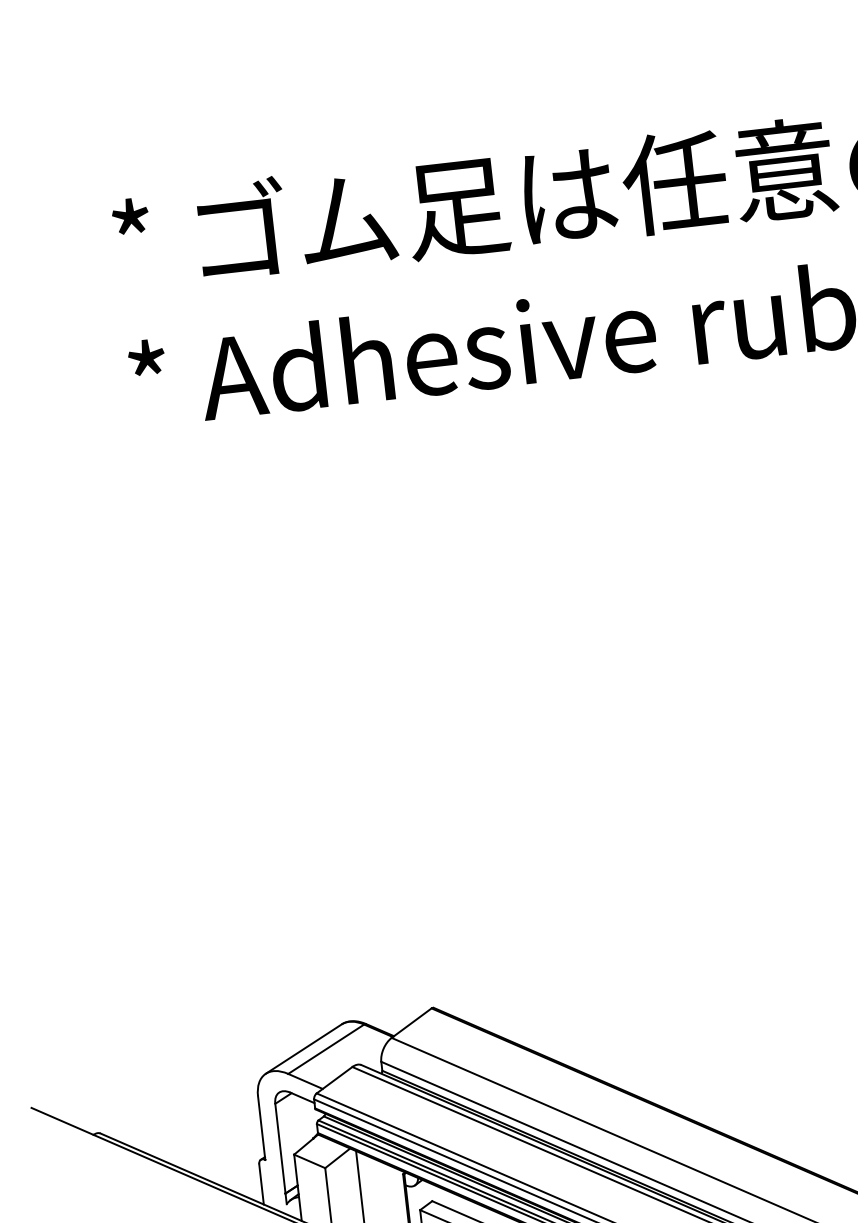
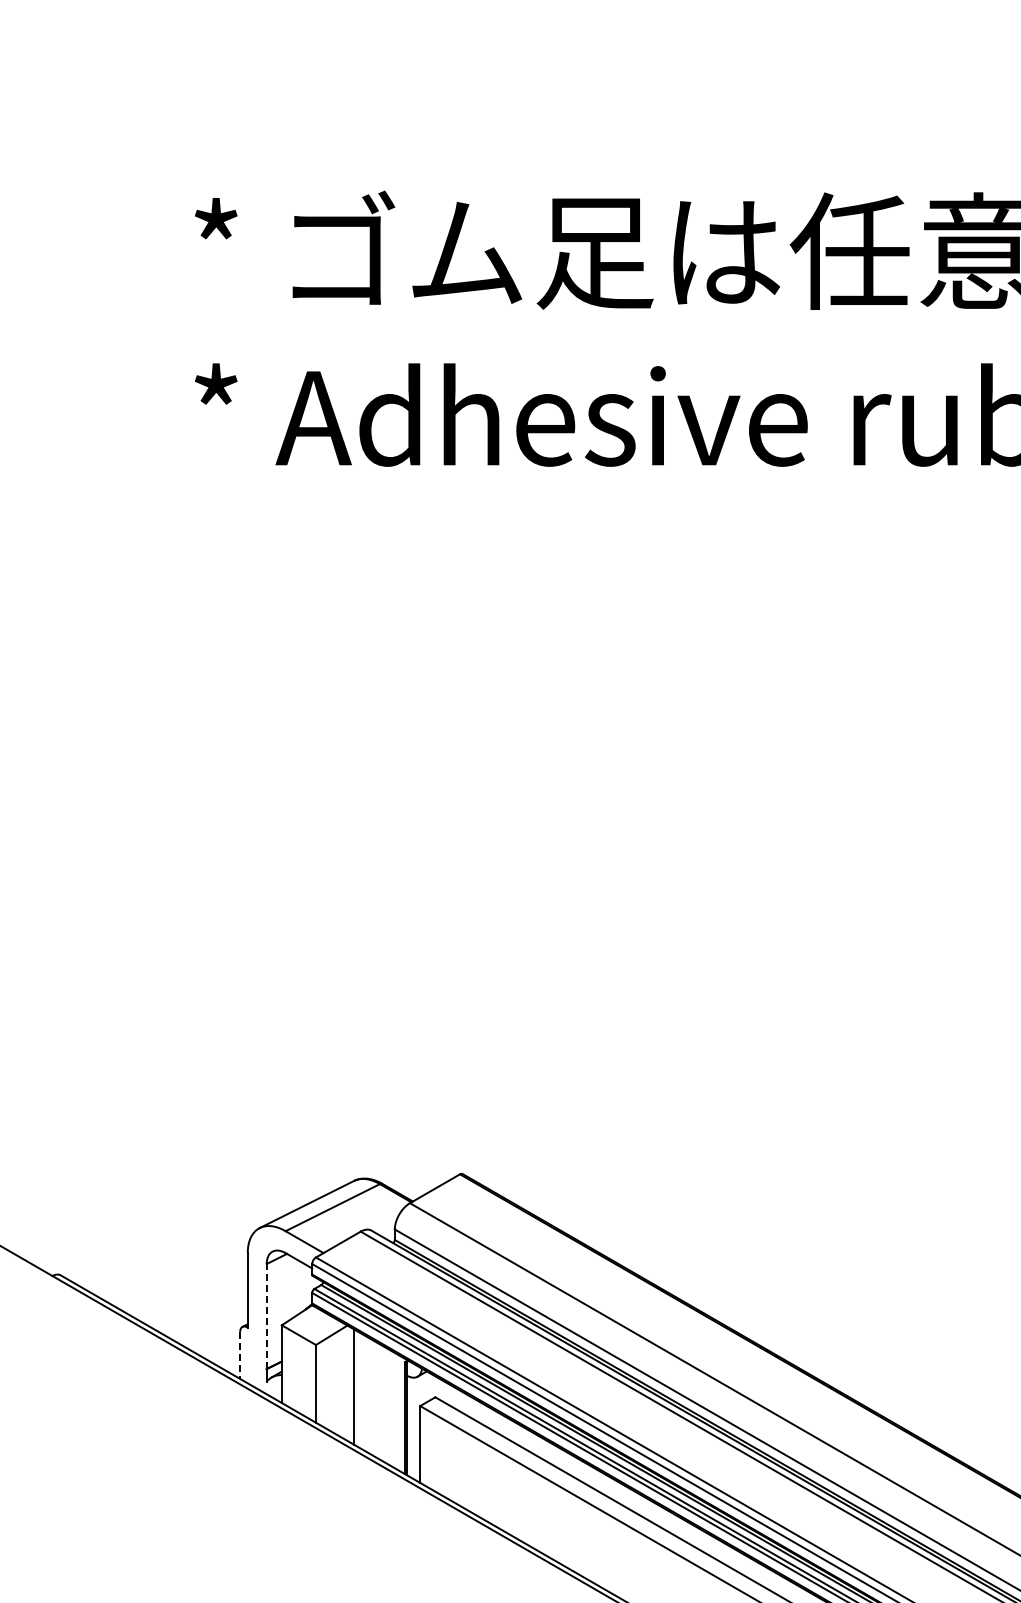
line: (280, 1148) -> (266, 1316), solid -> dashed
line: (261, 1184) -> (240, 1355), solid -> dashed

